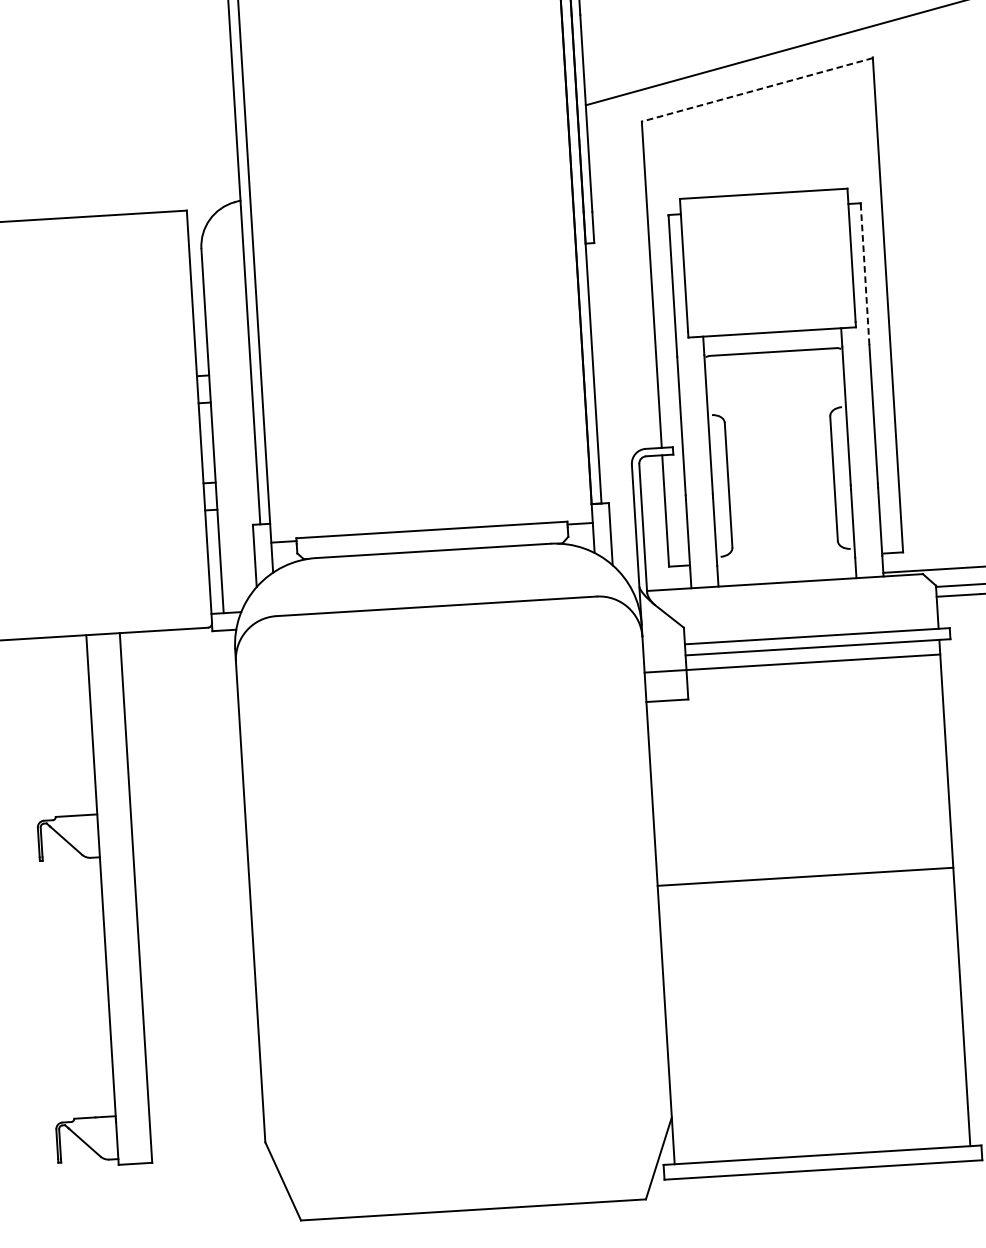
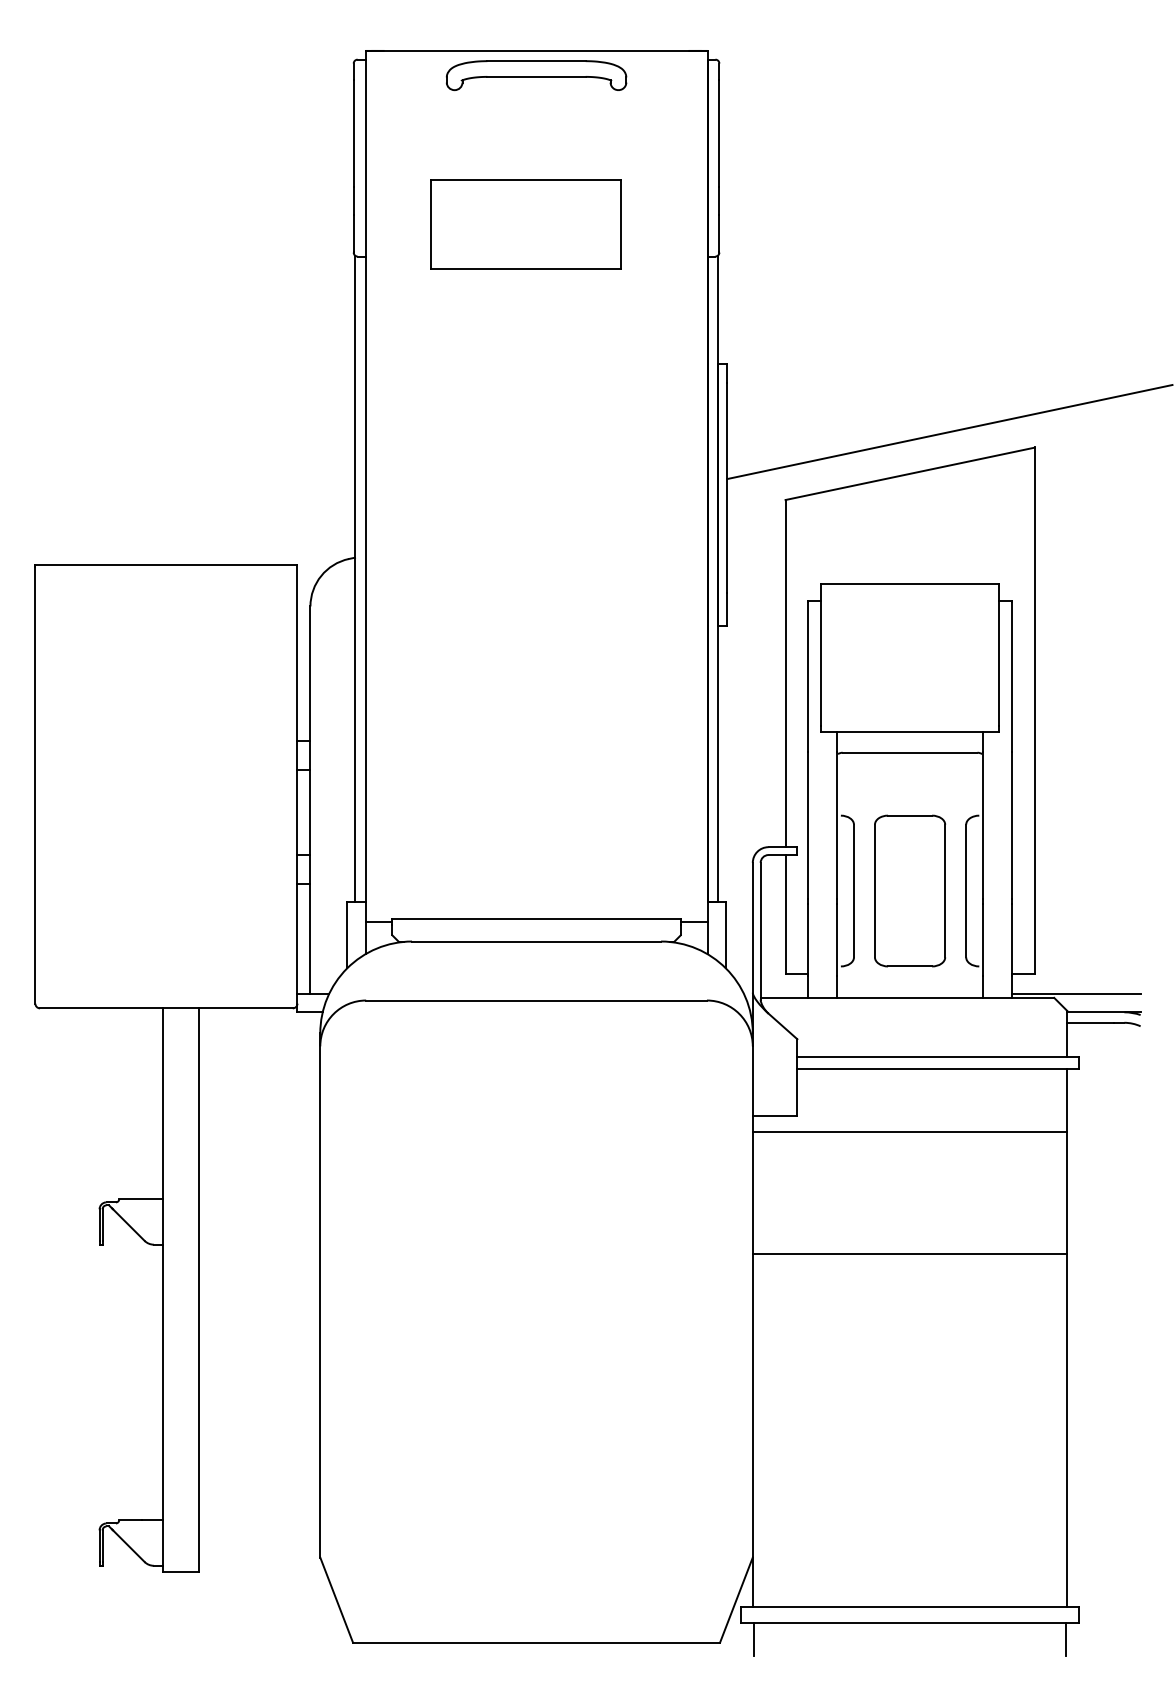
line: (756, 89) -> (909, 473), dashed -> solid
line: (865, 275) -> (1012, 677), dashed -> solid
part: (781, 481) -> (910, 890), added
line: (791, 663) -> (909, 1132), moved
line: (804, 877) -> (909, 1254), moved
line: (971, 1176) -> (1066, 1639), added
line: (678, 1194) -> (754, 1639), added

